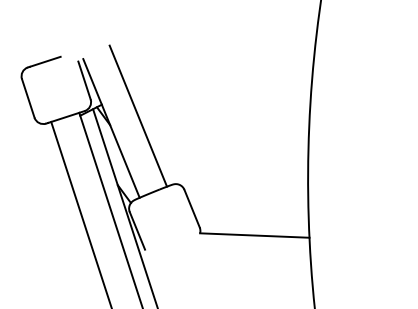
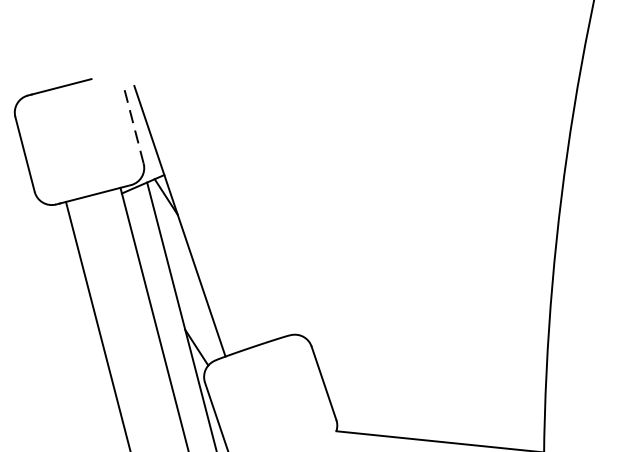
line: (84, 80) -> (134, 126), solid -> dashed
line: (138, 115) -> (232, 199), removed

